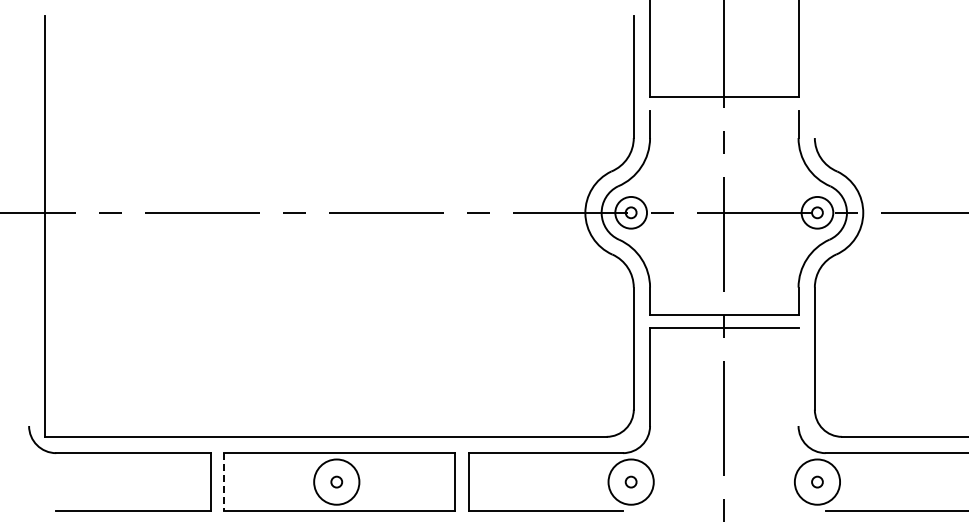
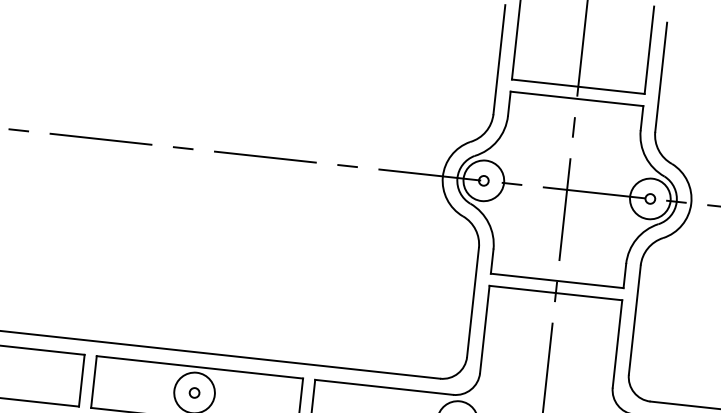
line: (814, 76) -> (660, 76), added
line: (724, 110) -> (577, 98), added
circle: (630, 212) -> (483, 180), size x1.43
circle: (817, 212) -> (650, 198), size x1.43
line: (798, 377) -> (617, 344), added
line: (224, 482) -> (94, 382), dashed -> solid

